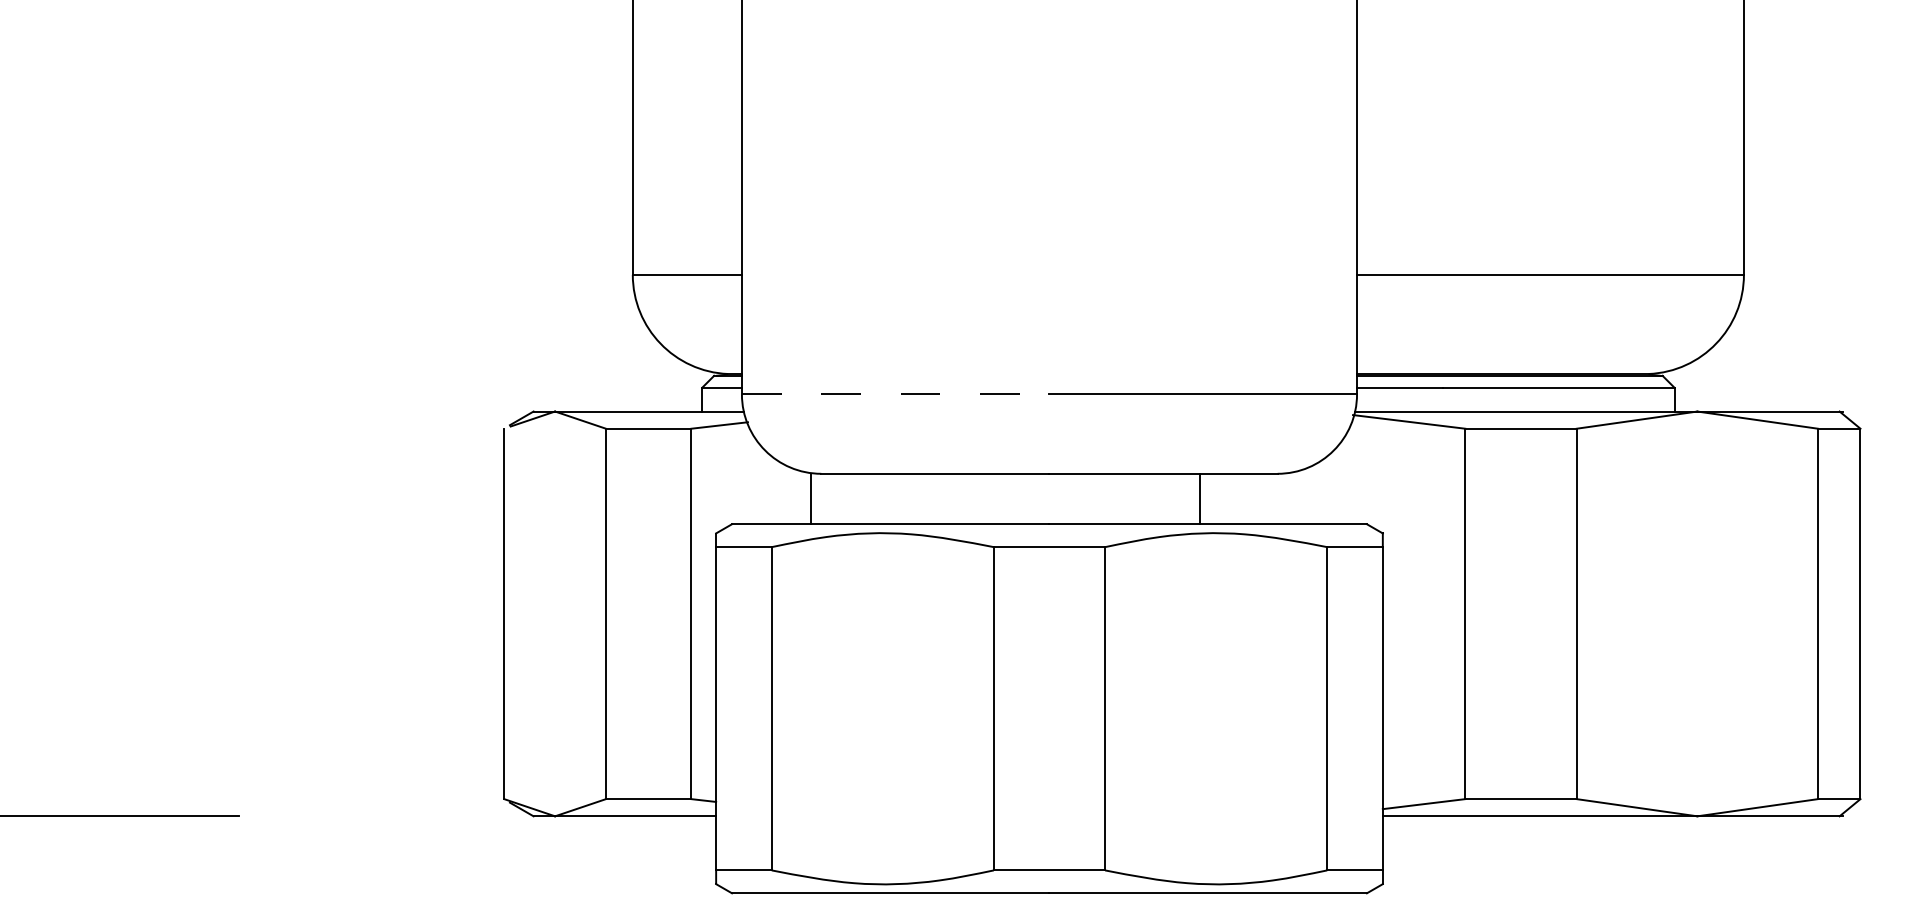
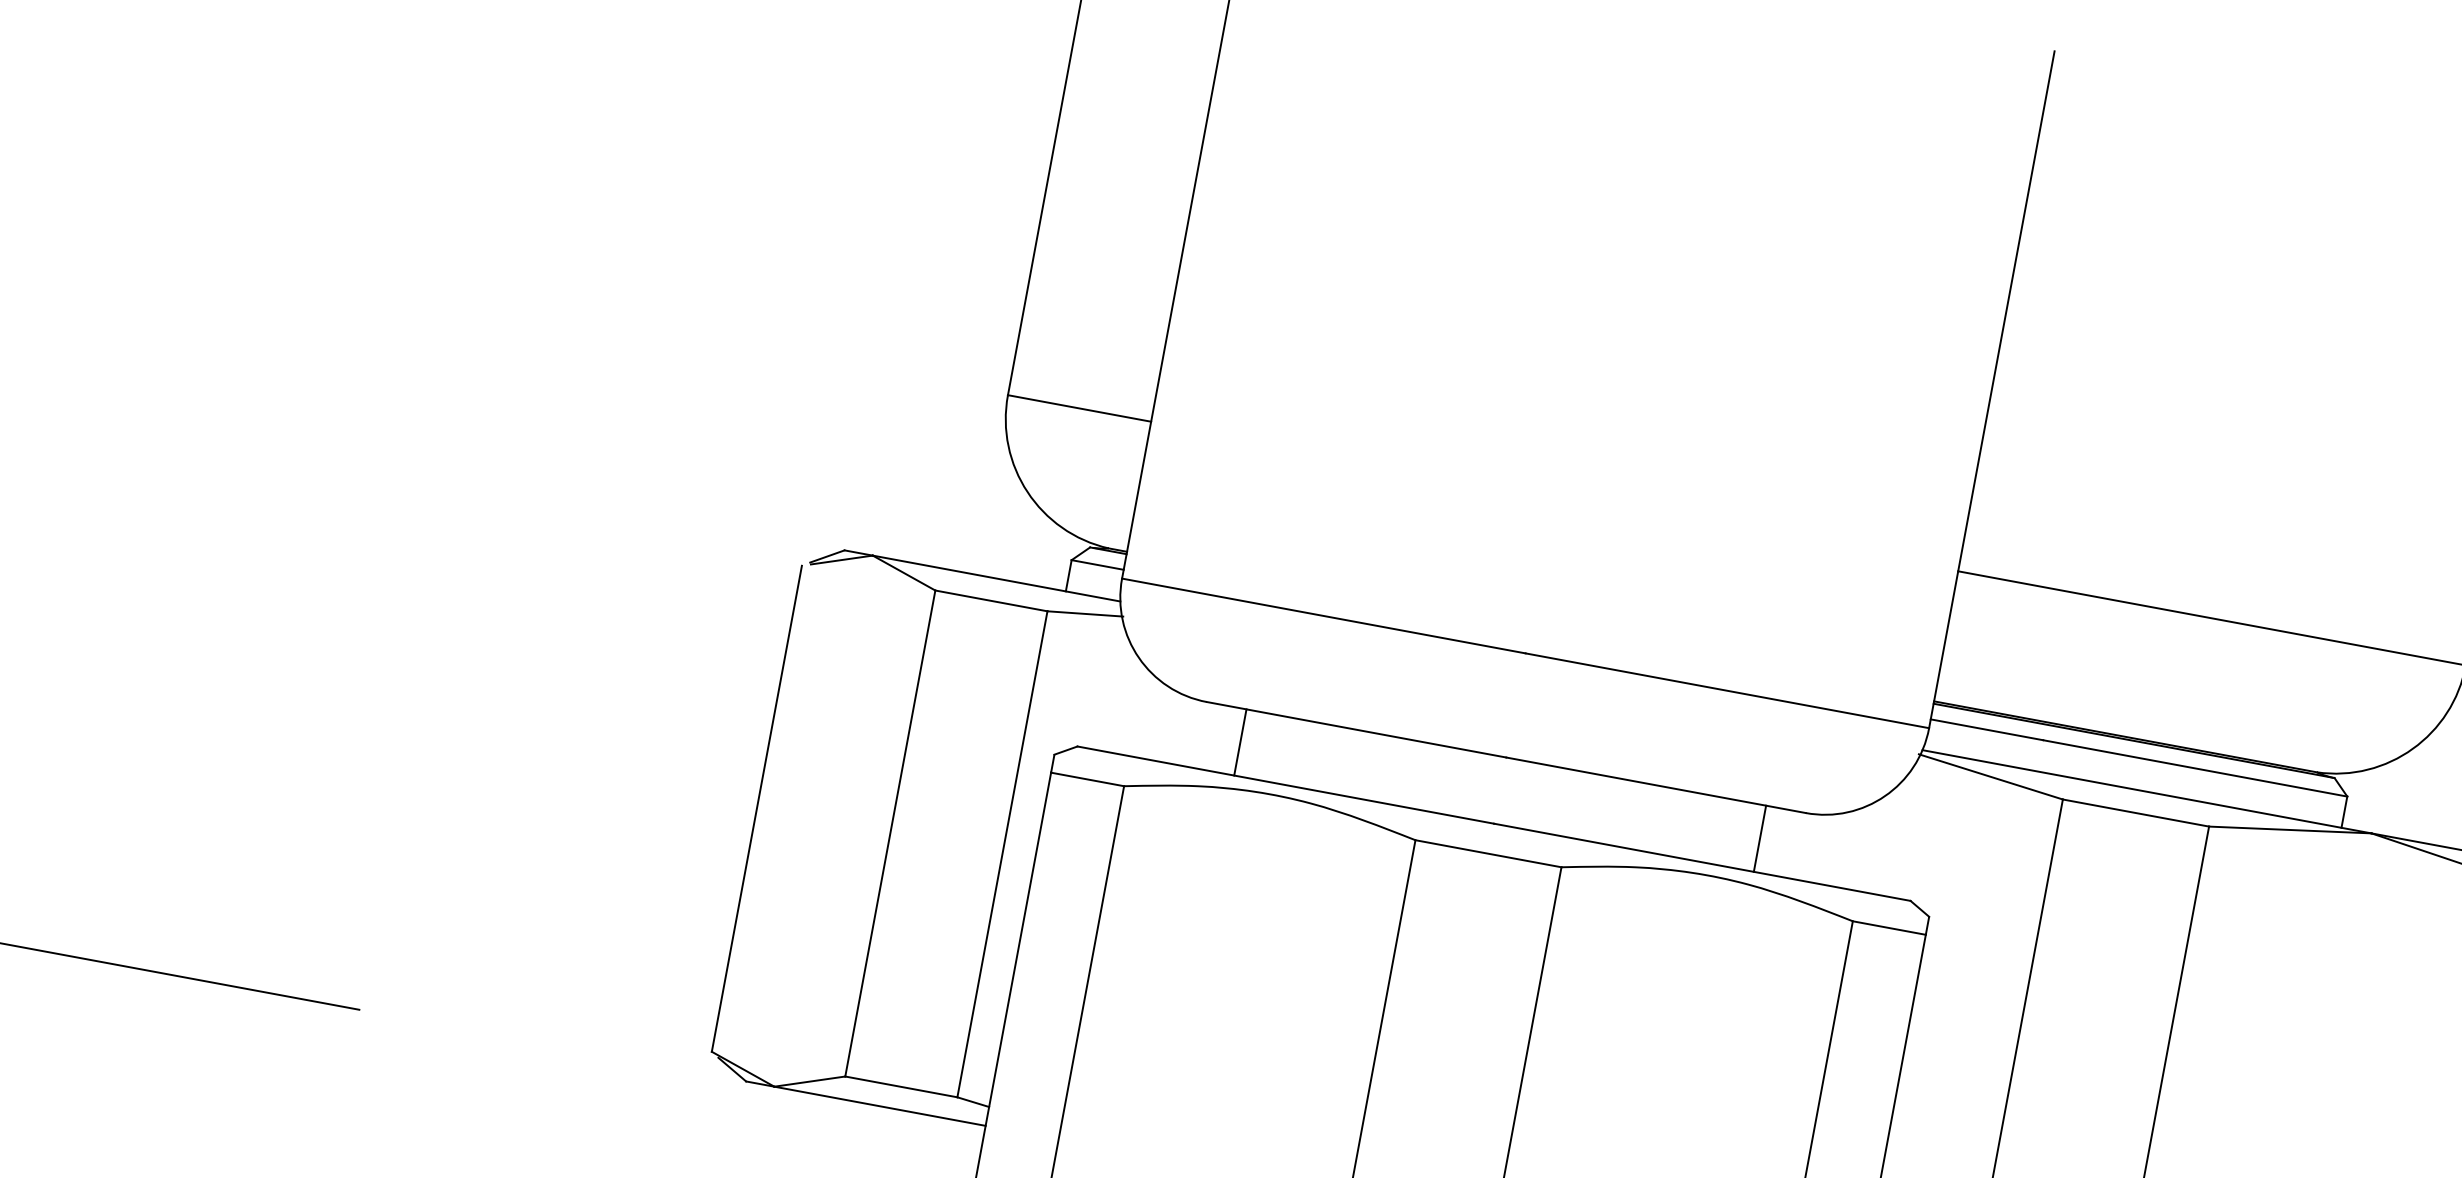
line: (895, 394) -> (1323, 616), dashed -> solid
line: (811, 498) -> (1240, 741), moved
line: (1199, 498) -> (1760, 838), moved

